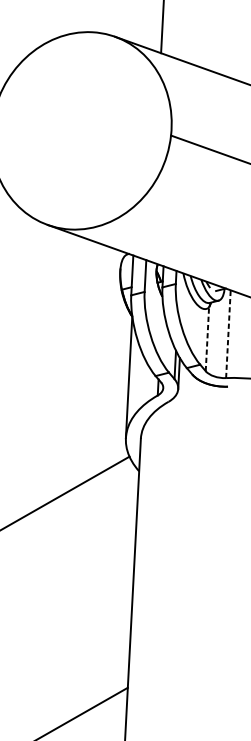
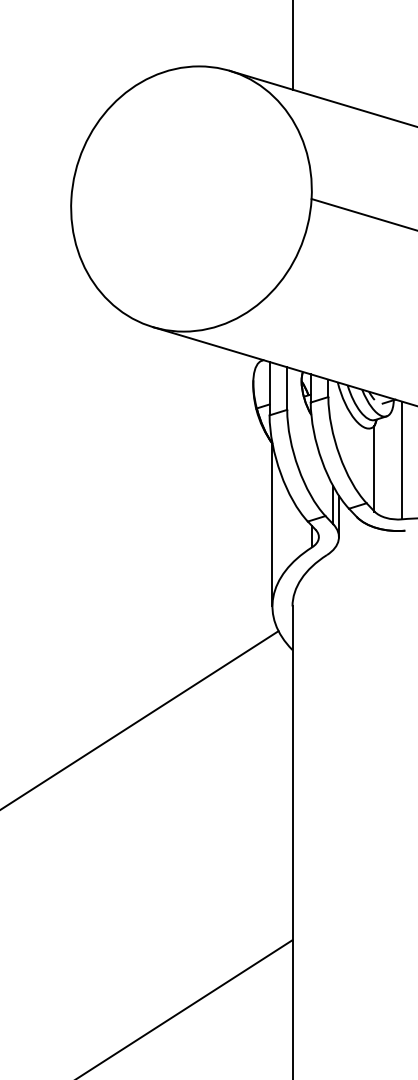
line: (228, 334) -> (402, 460), dashed -> solid
line: (207, 339) -> (374, 468), dashed -> solid

